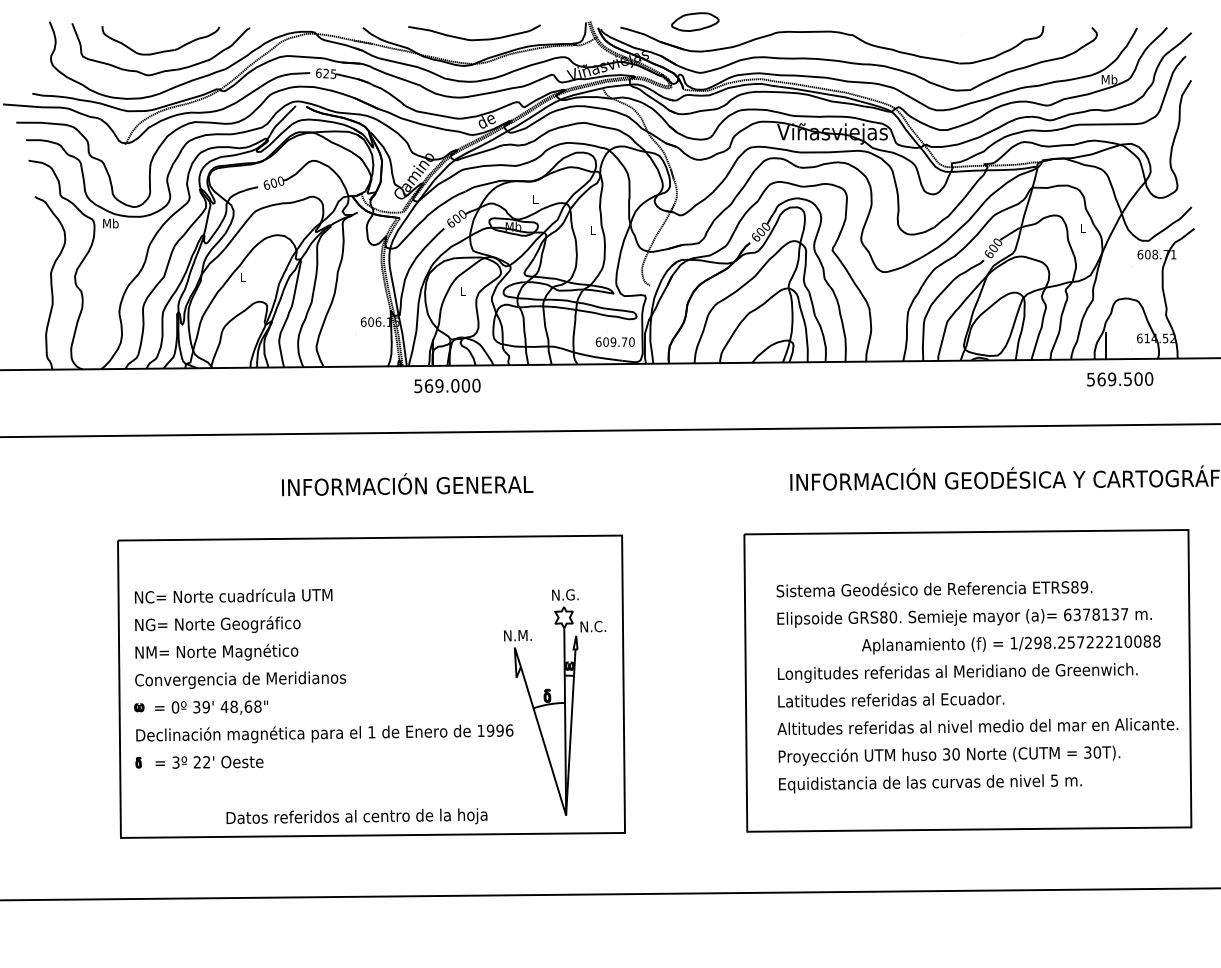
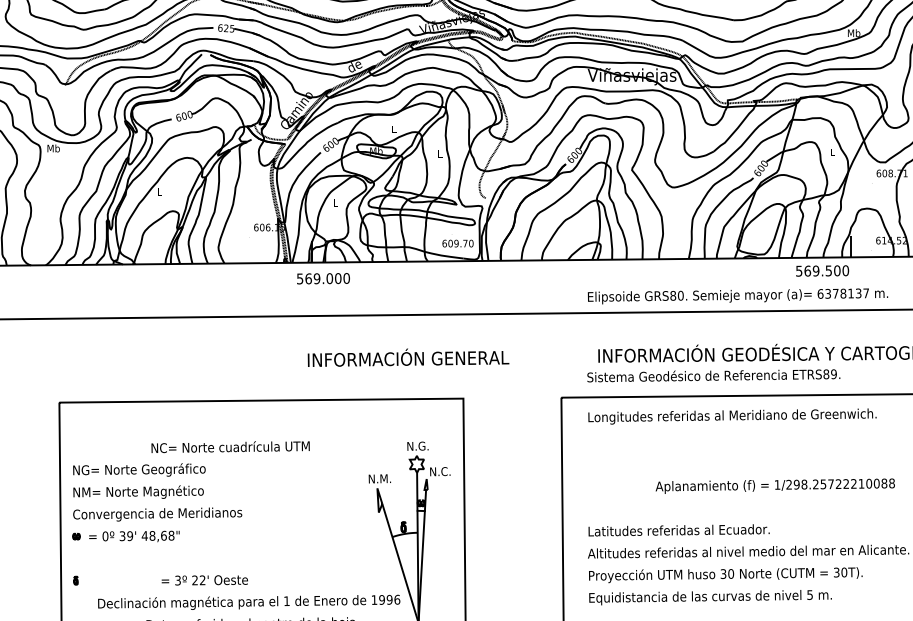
text: (1120, 379) -> (822, 271), moved
text: (407, 484) -> (408, 357), moved
text: (934, 589) -> (713, 376), moved
text: (233, 595) -> (230, 446), moved
text: (964, 617) -> (737, 295), moved
text: (957, 672) -> (732, 416), moved
text: (324, 733) -> (248, 602), moved
text: (209, 762) -> (204, 580), moved

